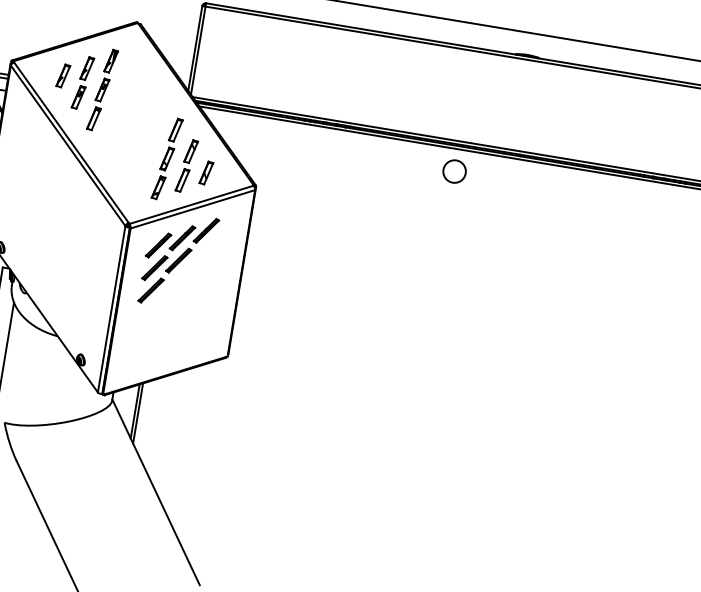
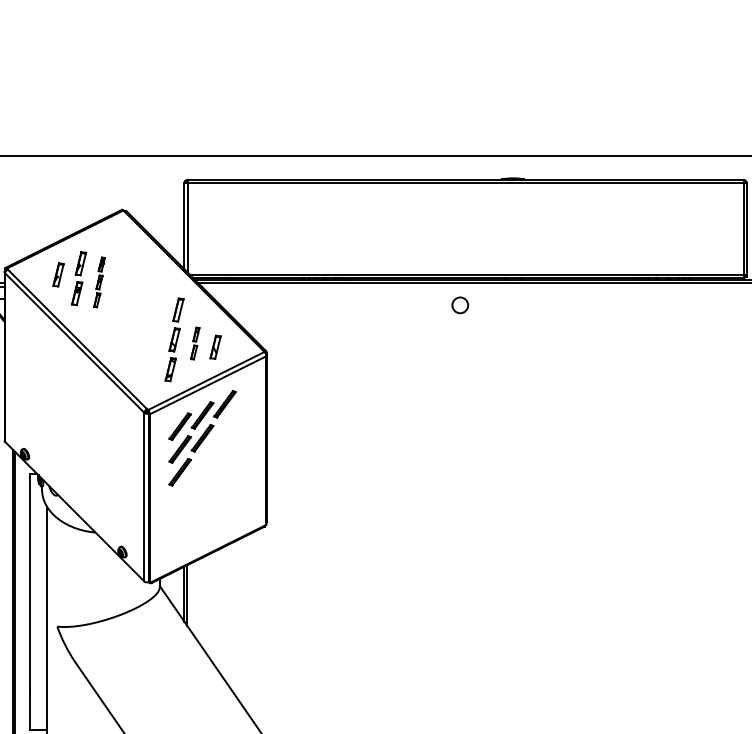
part: (102, 90) -> (99, 282), size x0.6
part: (187, 166) -> (195, 343), size x0.6
circle: (454, 171) -> (460, 305), size x0.7

